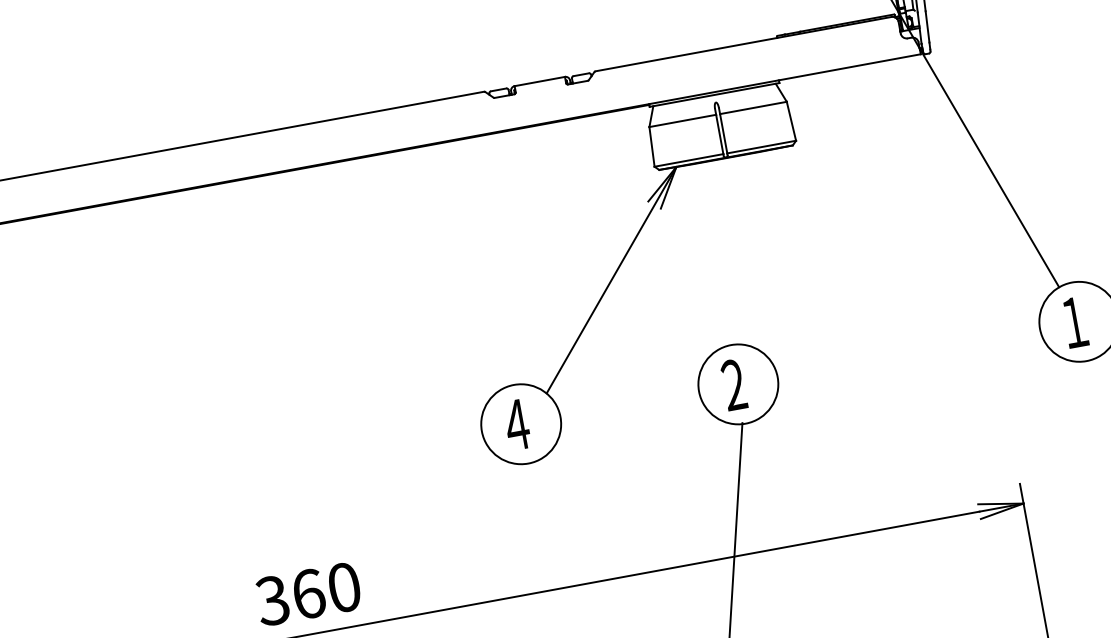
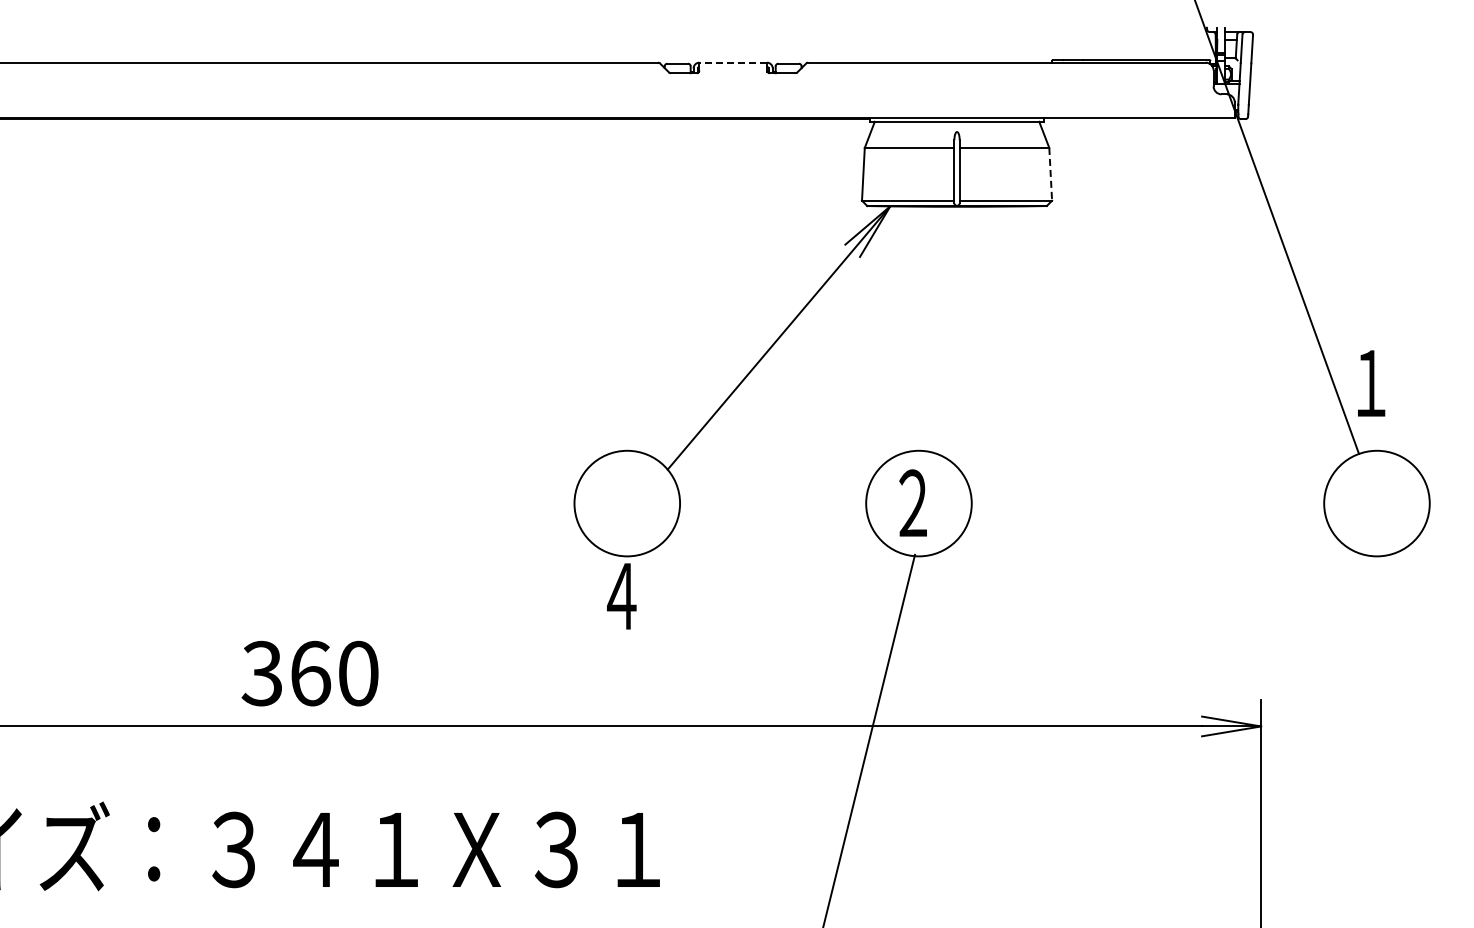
line: (540, 81) -> (733, 62), solid -> dashed
line: (791, 121) -> (1050, 174), solid -> dashed
text: (1075, 322) -> (1371, 383), moved
text: (516, 424) -> (621, 596), moved

